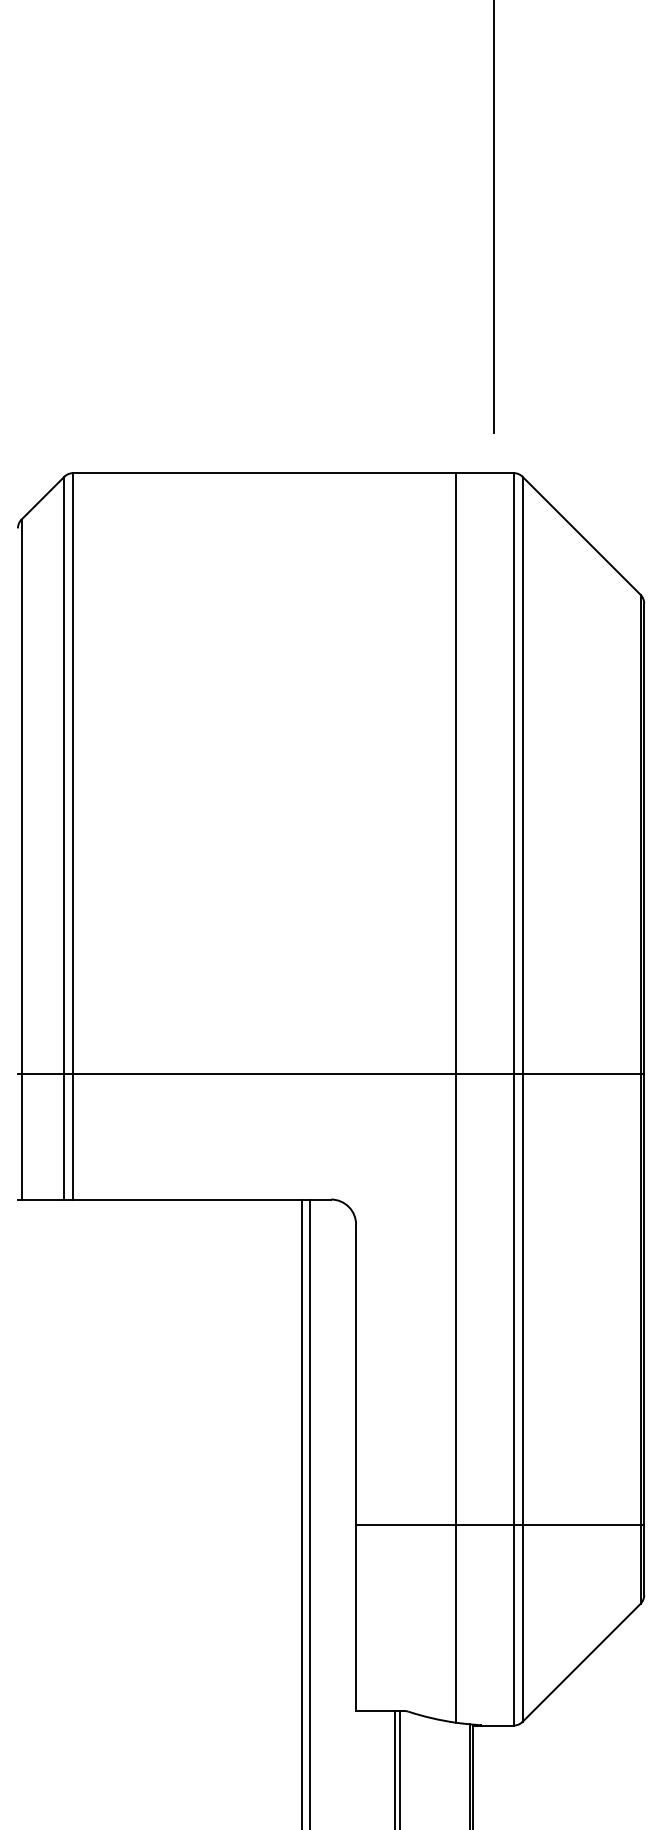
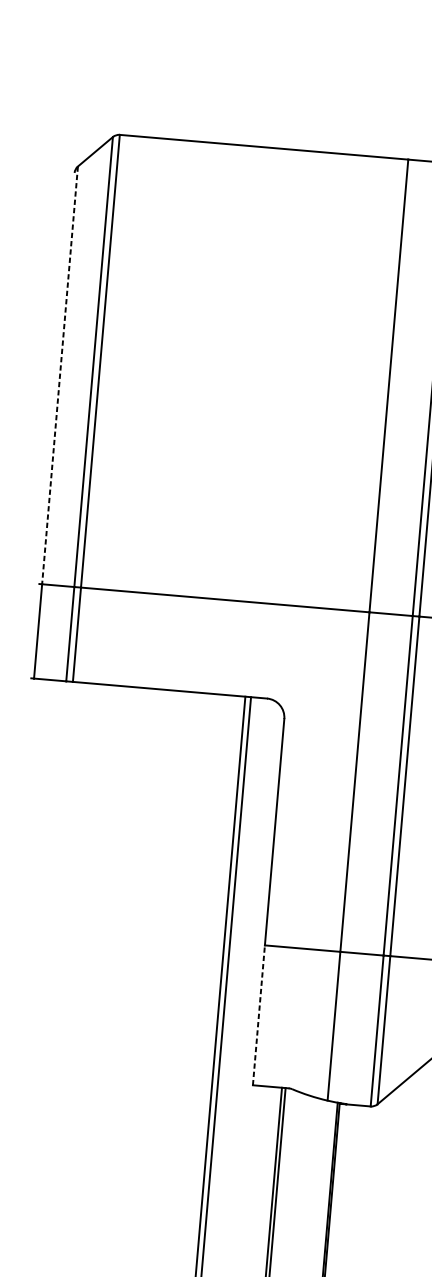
line: (21, 797) -> (59, 375), solid -> dashed
line: (356, 1618) -> (259, 1015), solid -> dashed

